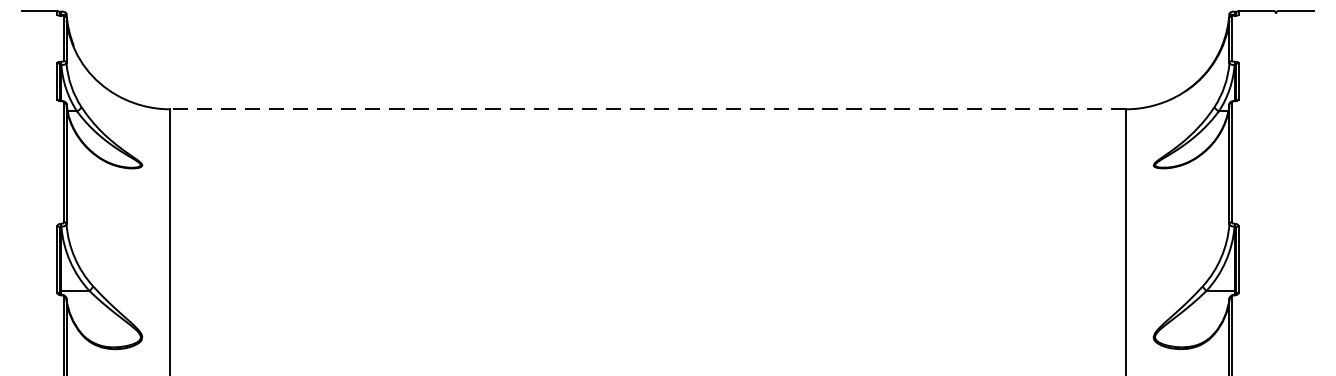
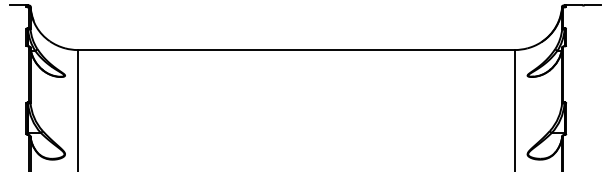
line: (648, 110) -> (296, 50), dashed -> solid

